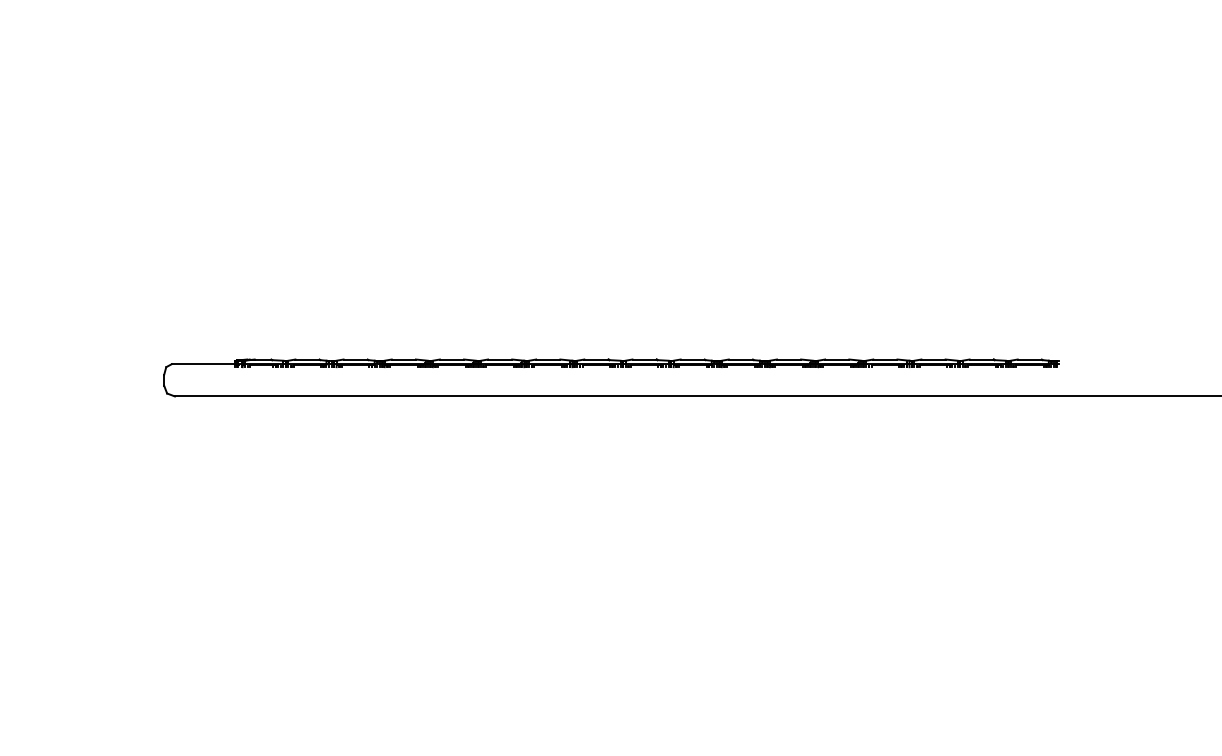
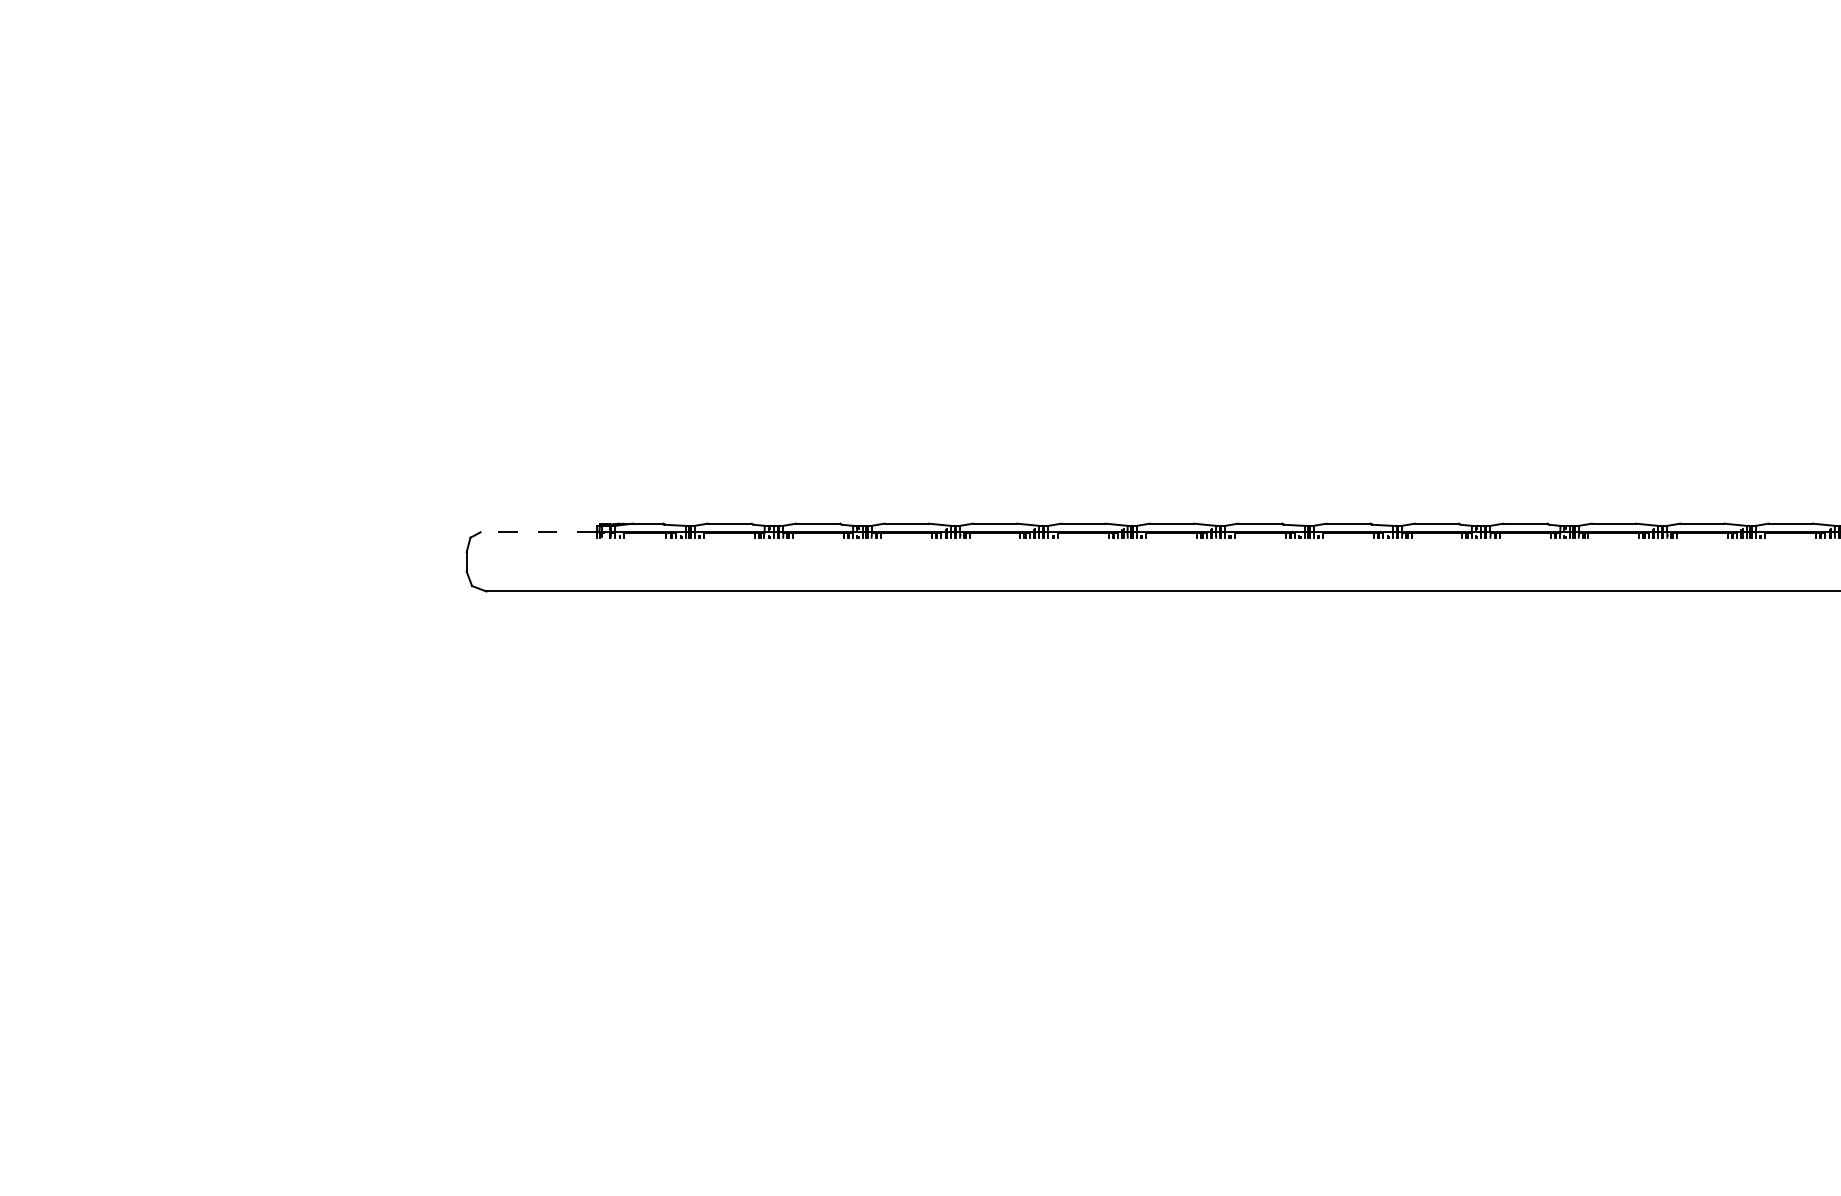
line: (203, 364) -> (538, 532), solid -> dashed

